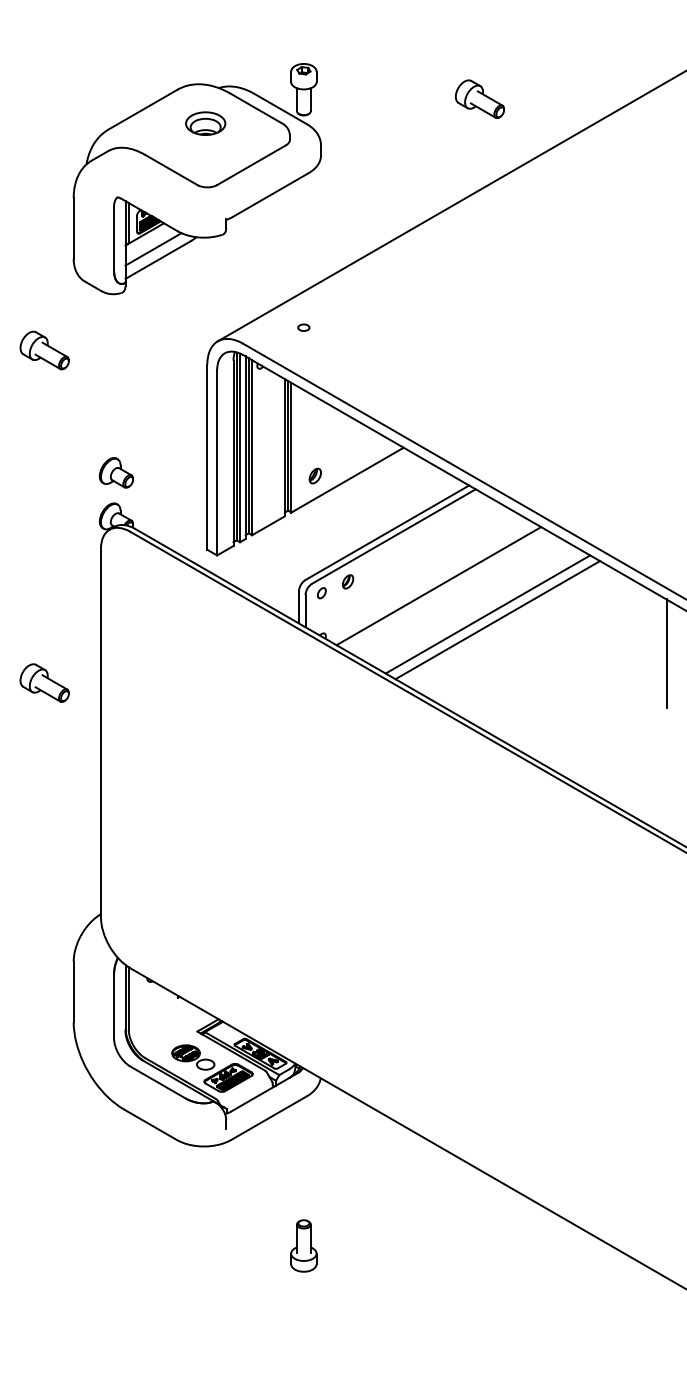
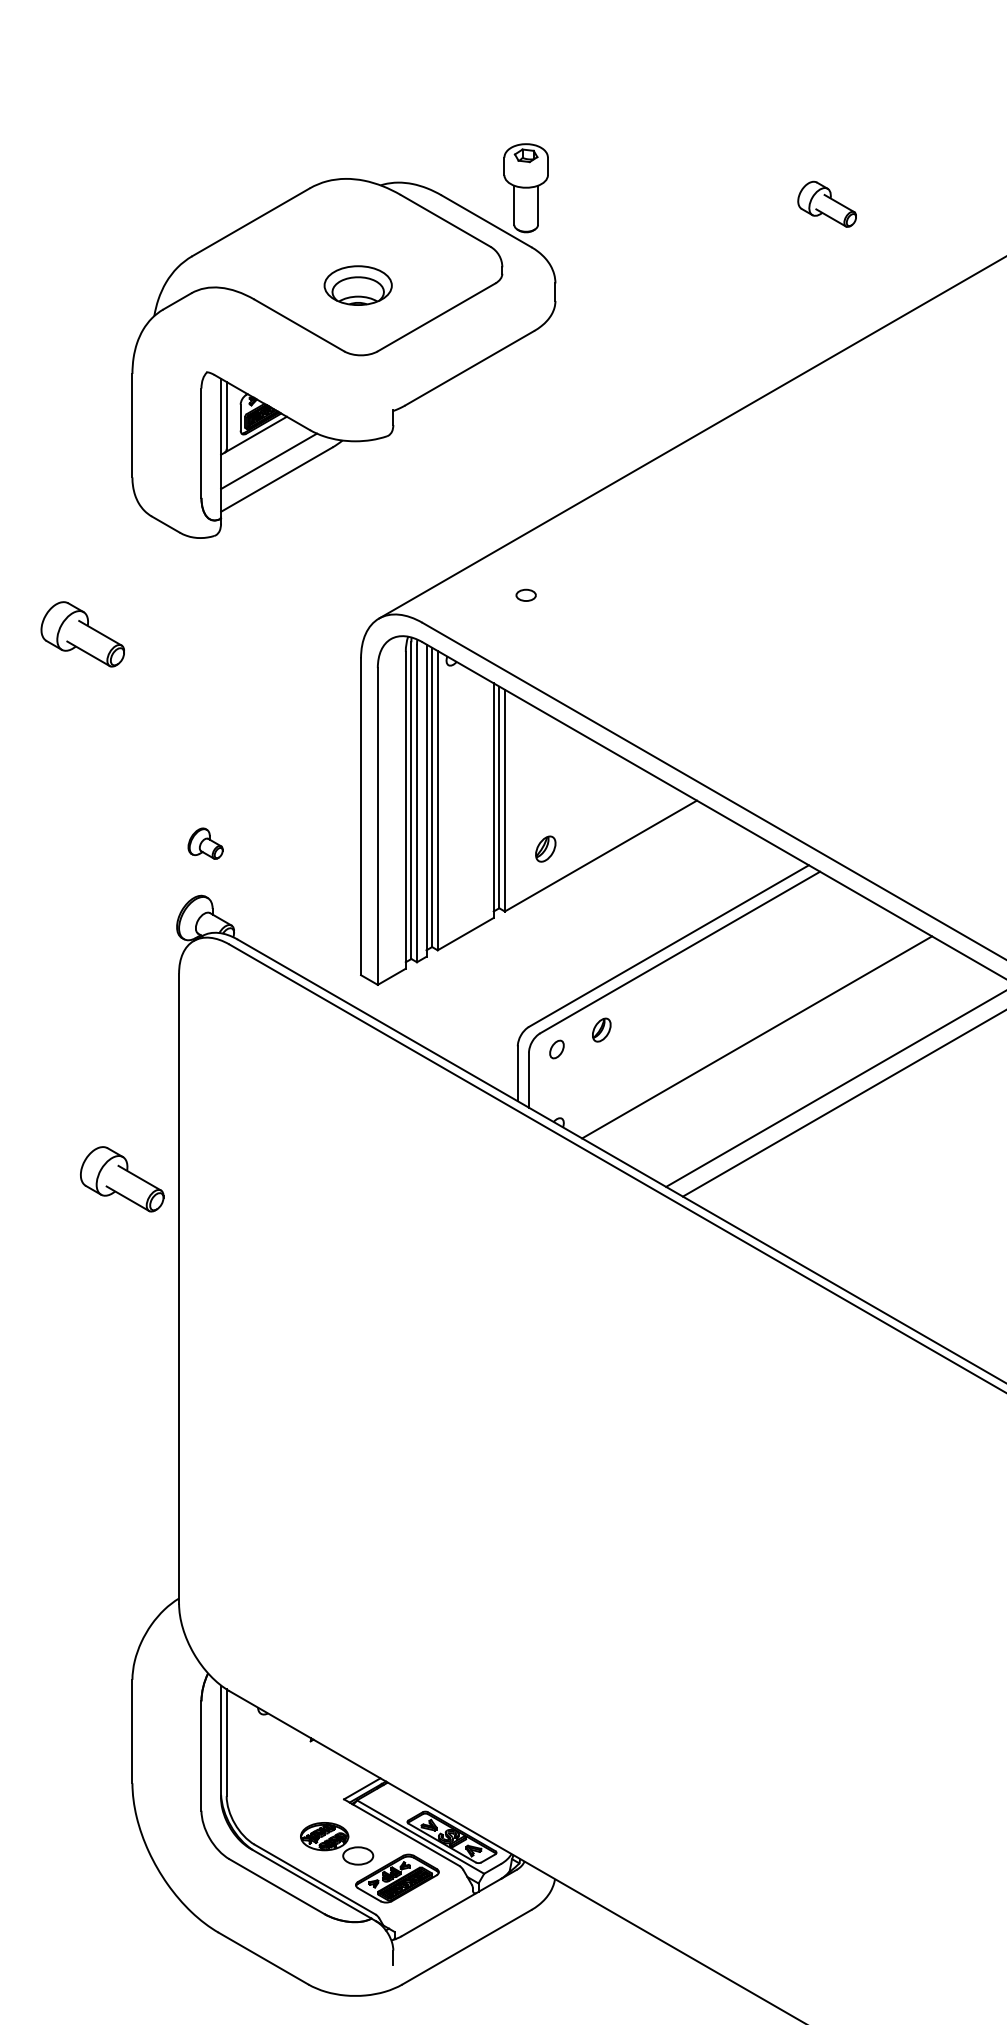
part: (479, 98) -> (826, 203), size x0.7
part: (205, 123) -> (357, 285), moved
part: (116, 472) -> (205, 842), size x0.6
part: (44, 682) -> (121, 1178), moved

